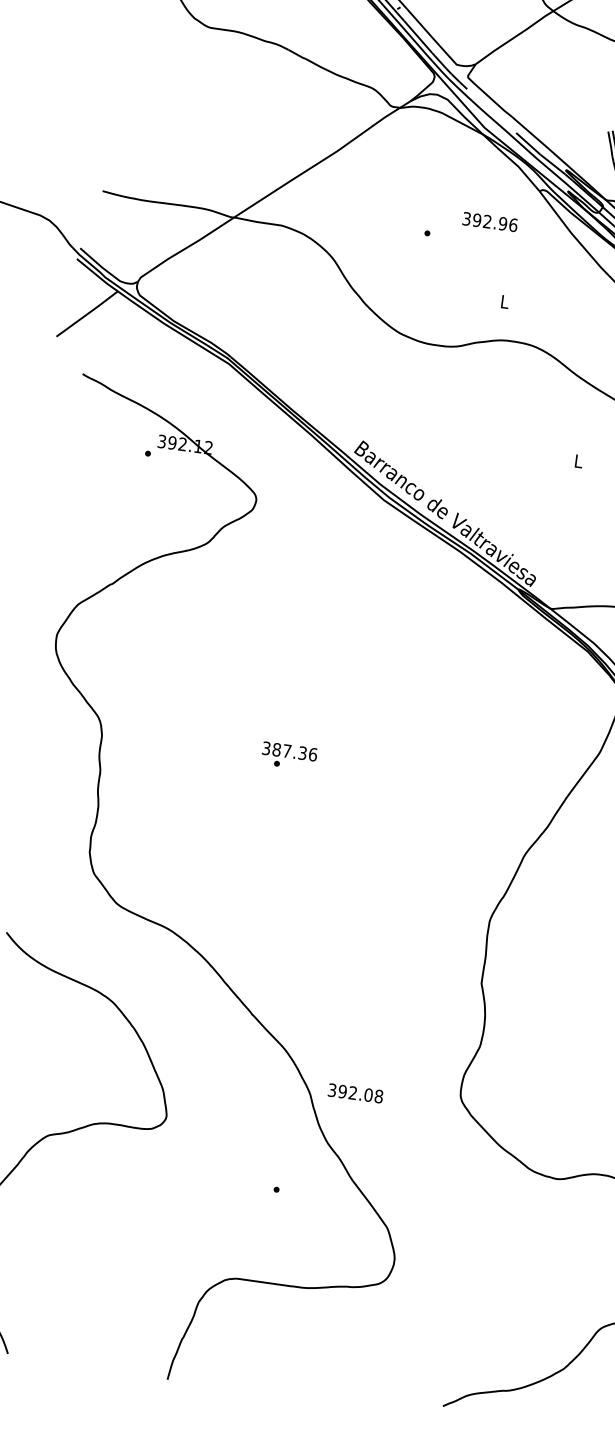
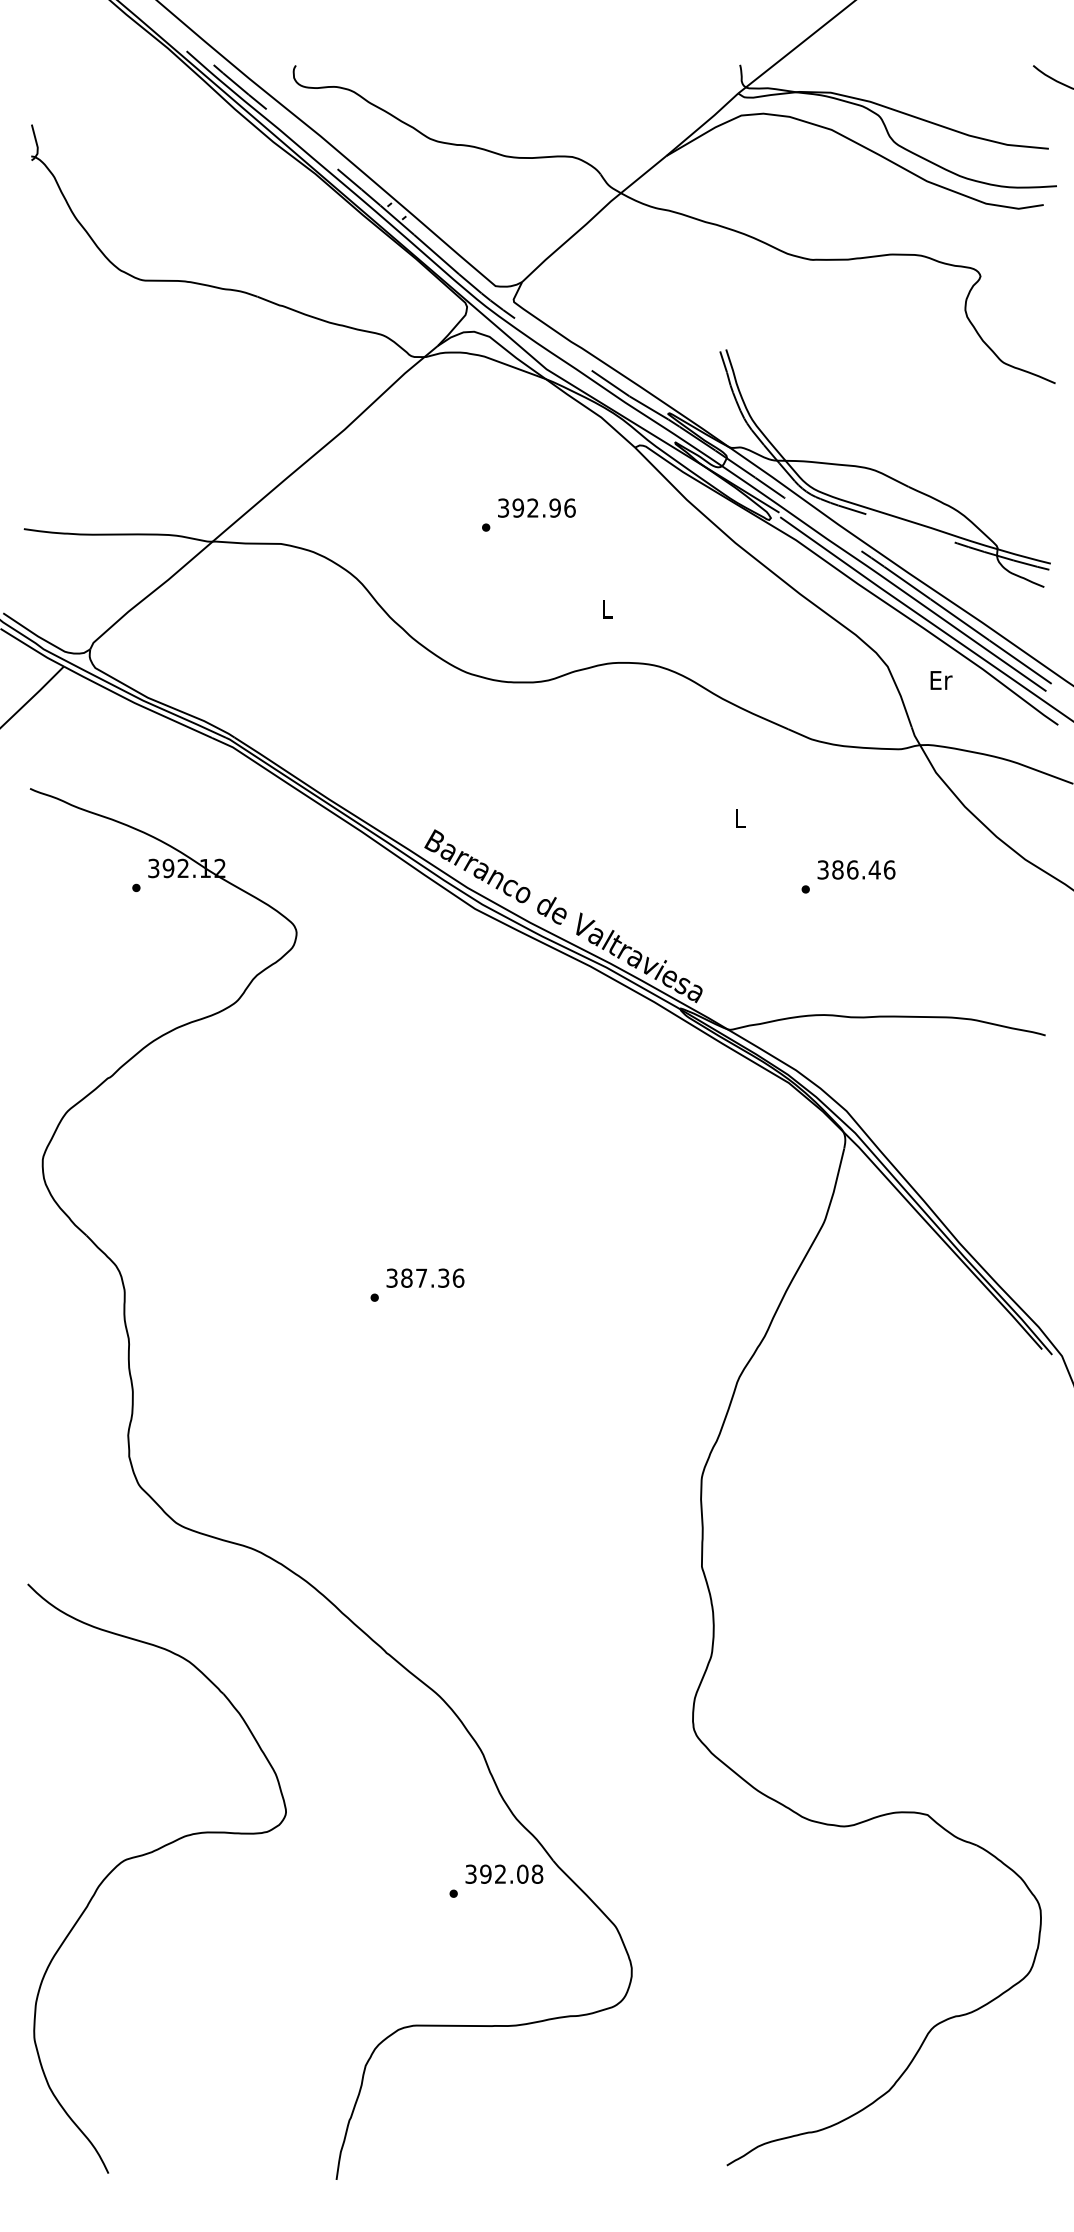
text: (489, 221) -> (536, 507), moved
text: (289, 751) -> (425, 1277), moved
text: (355, 1092) -> (504, 1873), moved

